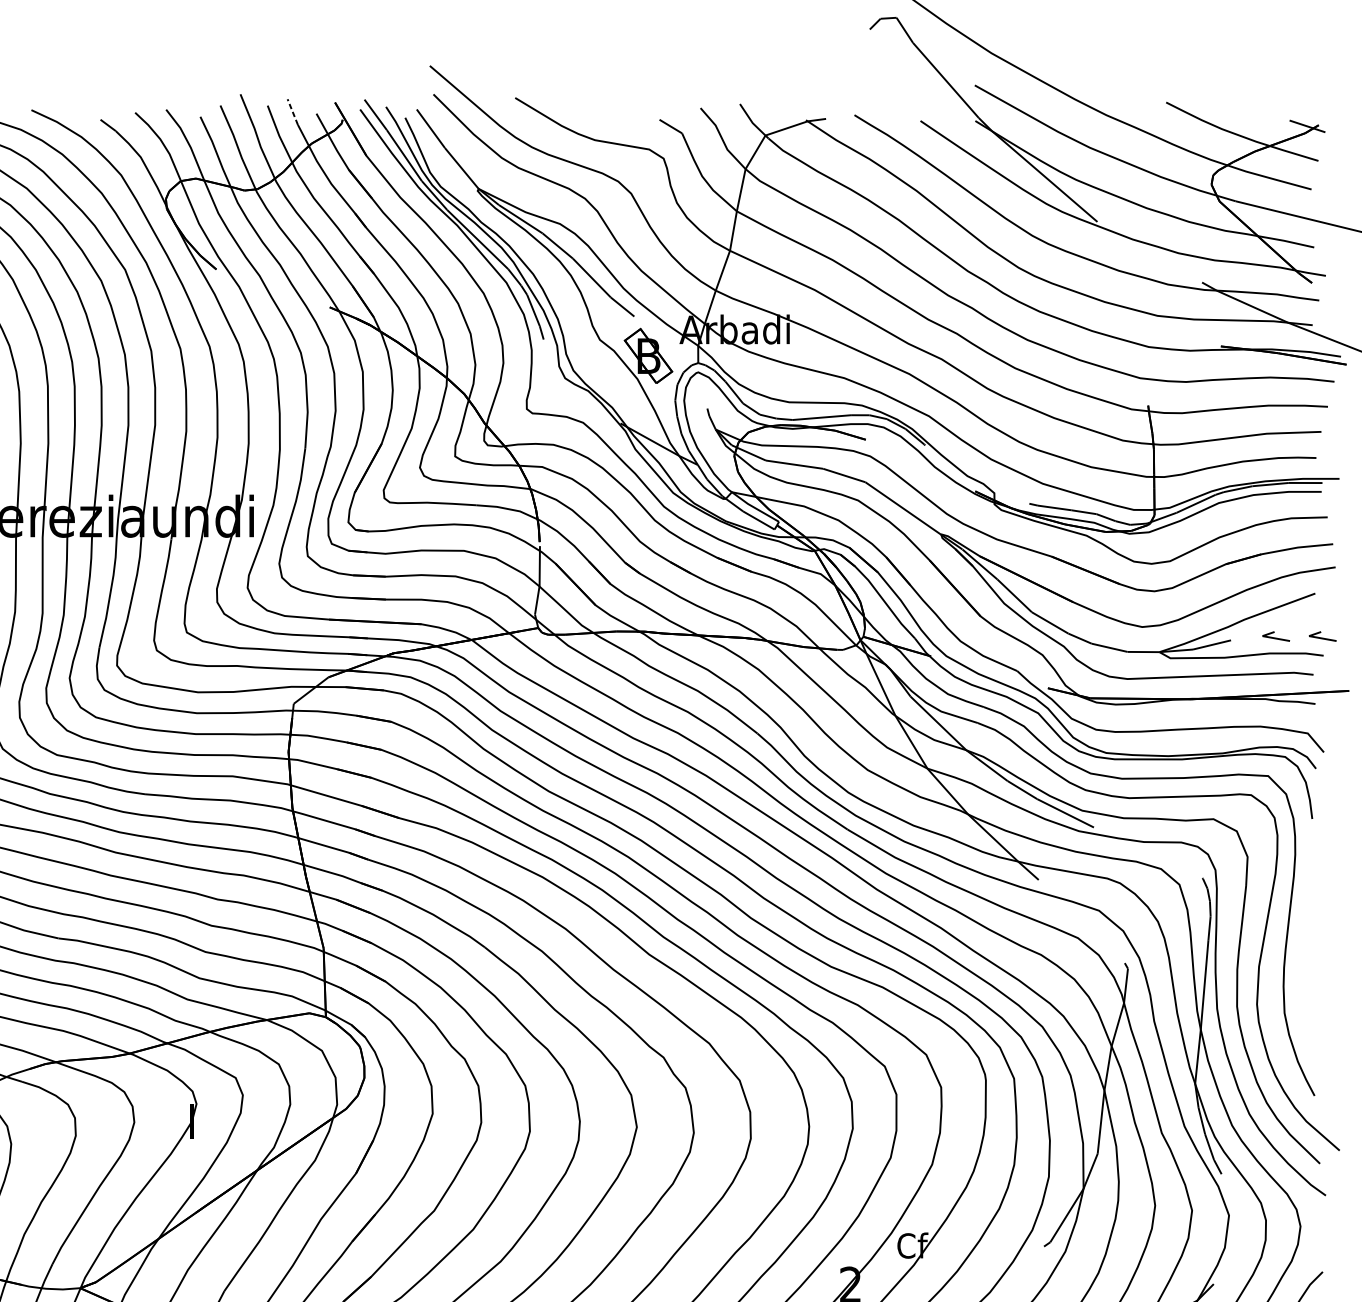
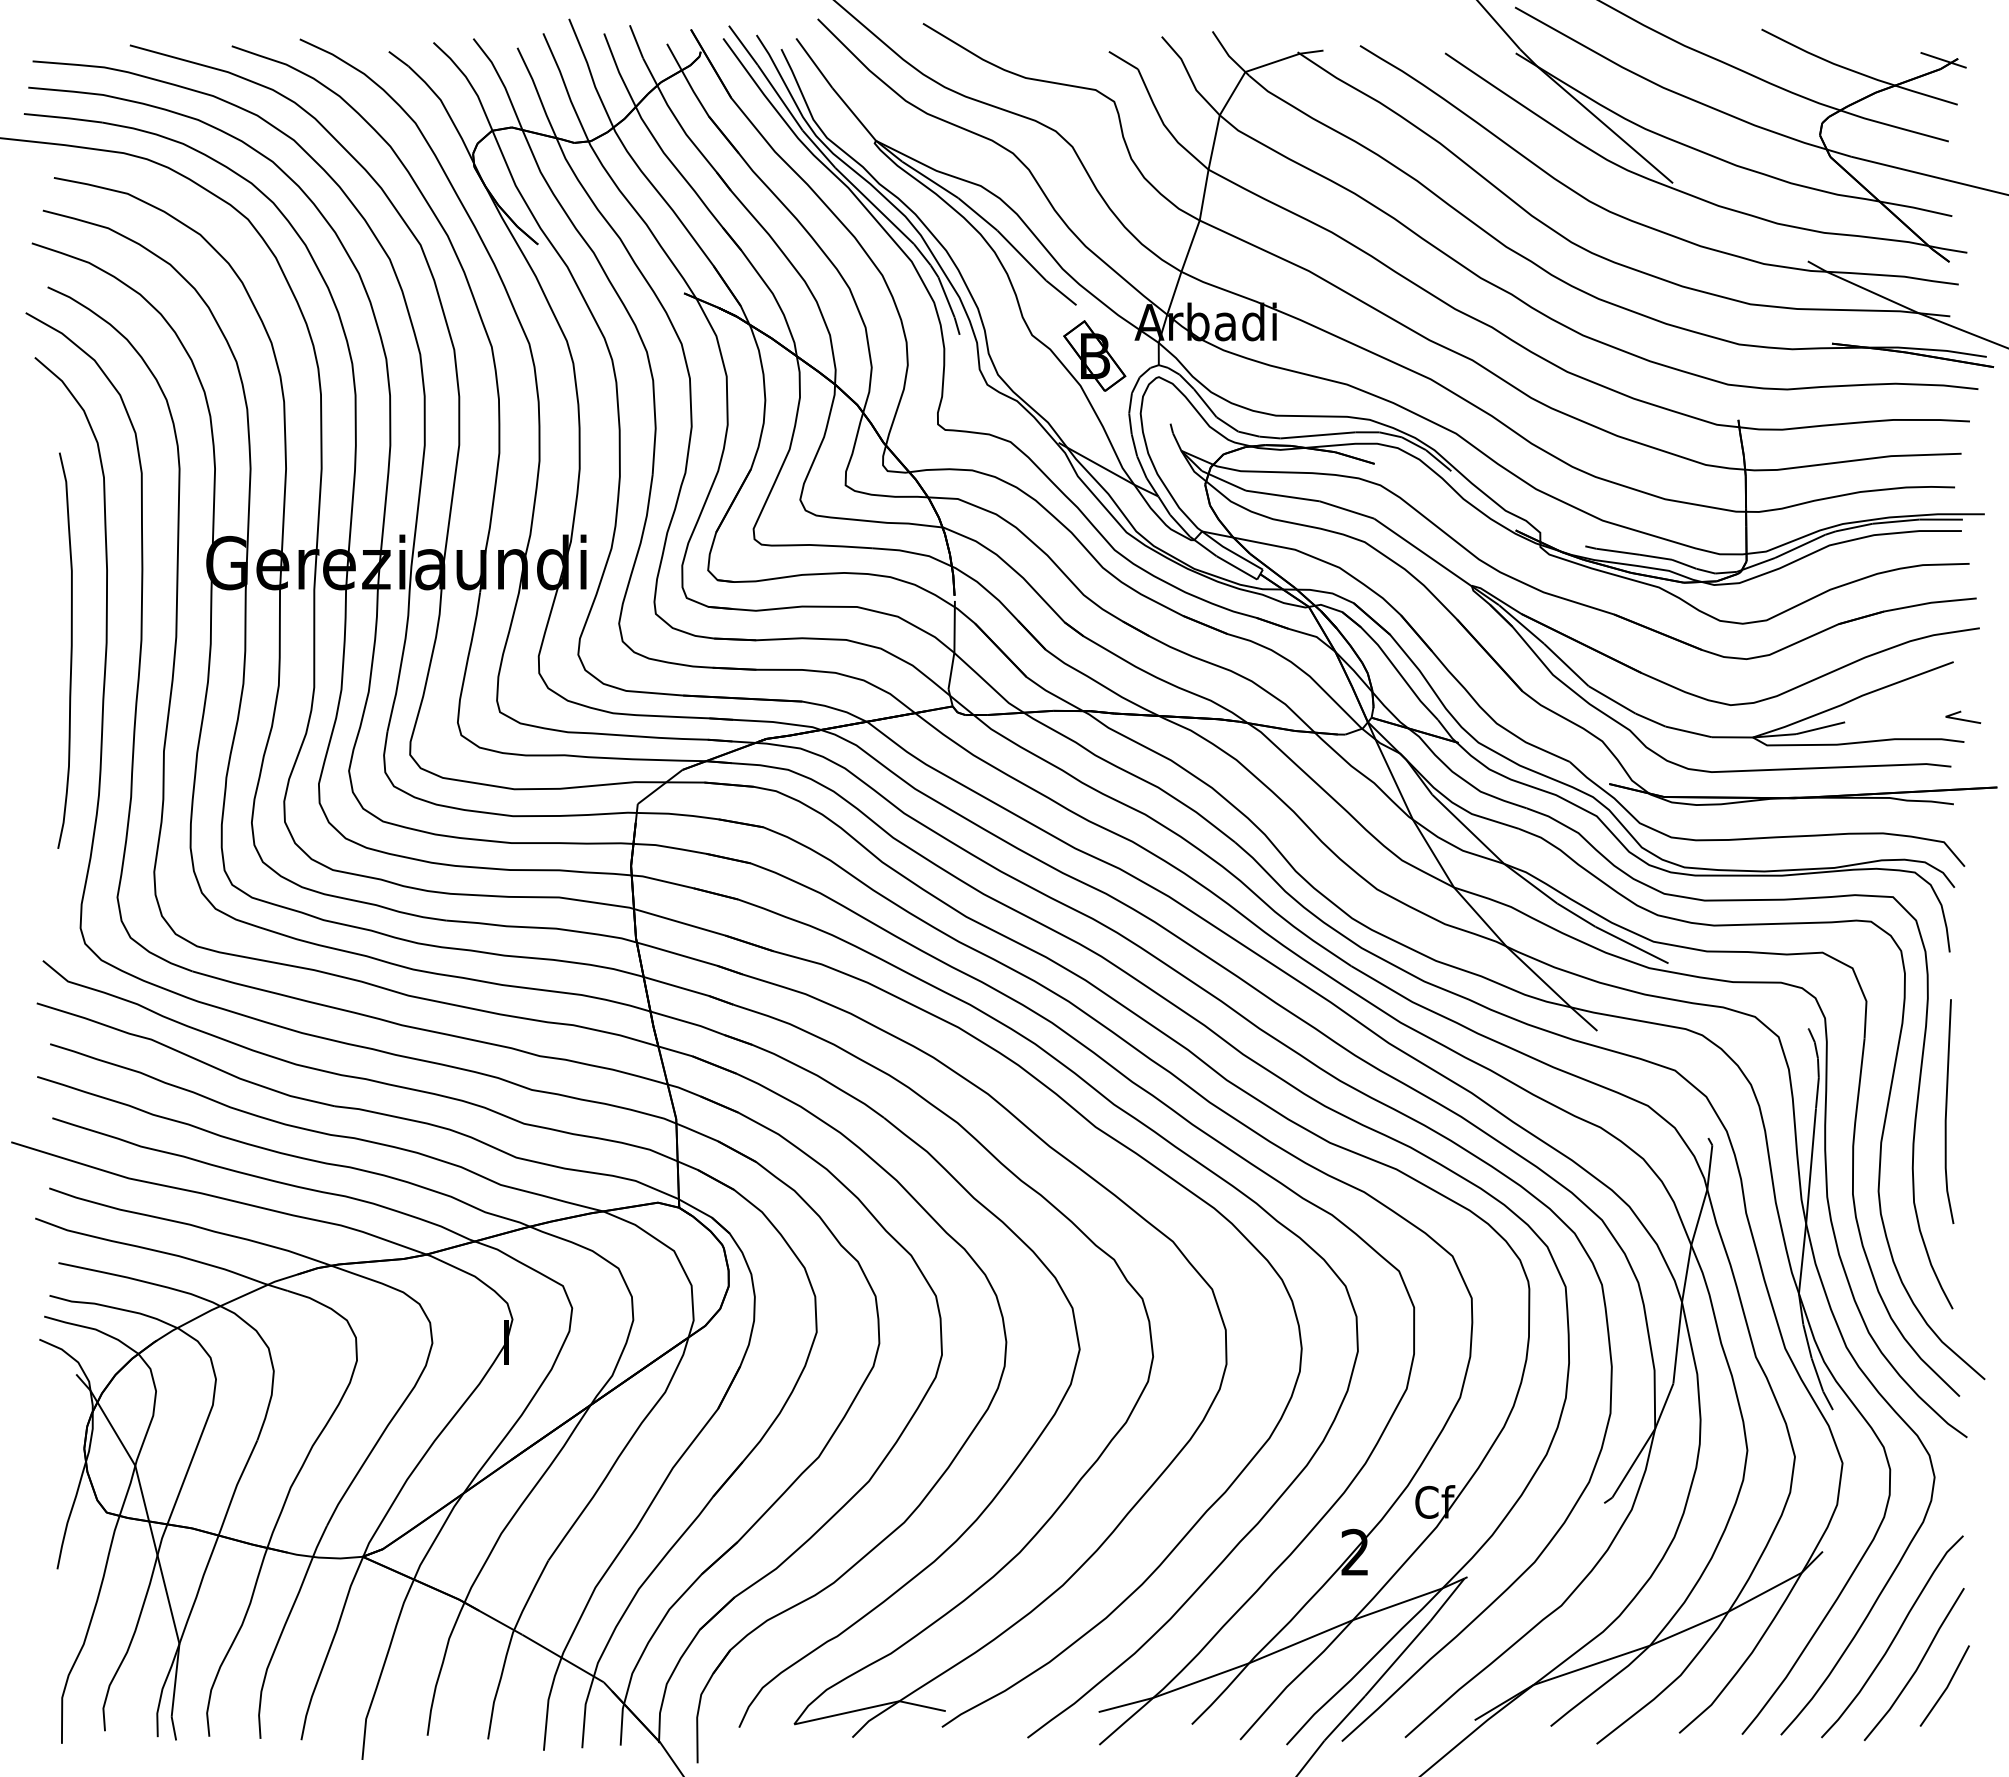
line: (292, 111) -> (636, 41), dashed -> solid
line: (1274, 637) -> (1901, 718), removed
line: (1310, 940) -> (1947, 1109), added

